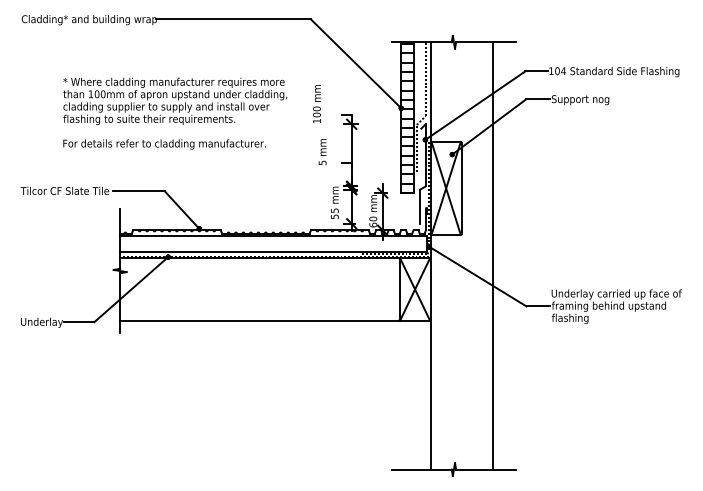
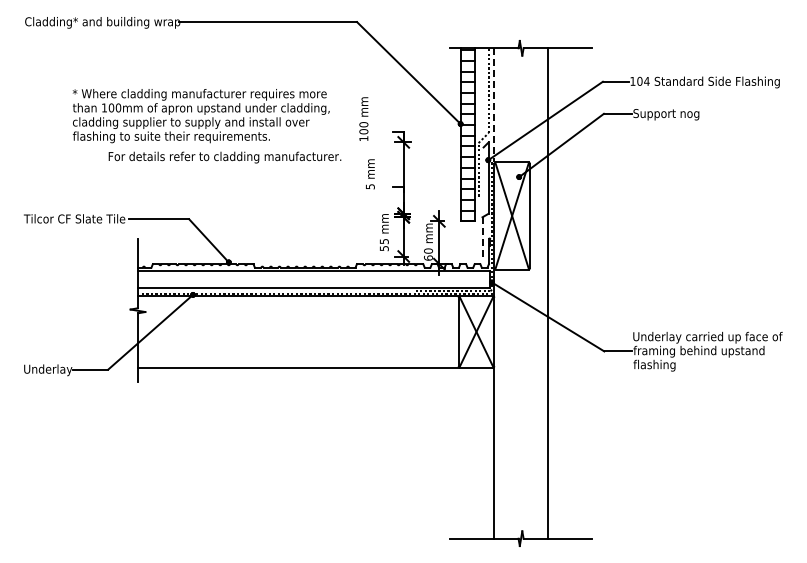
line: (430, 92) -> (494, 105), solid -> dashed
text: (164, 144) -> (224, 157), moved
line: (420, 206) -> (482, 236), solid -> dashed
line: (492, 255) -> (547, 293), moved

